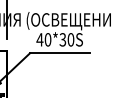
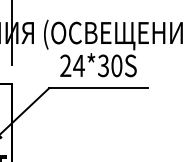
text: (43, 39) -> (71, 65), 40*30S -> 24*30S

